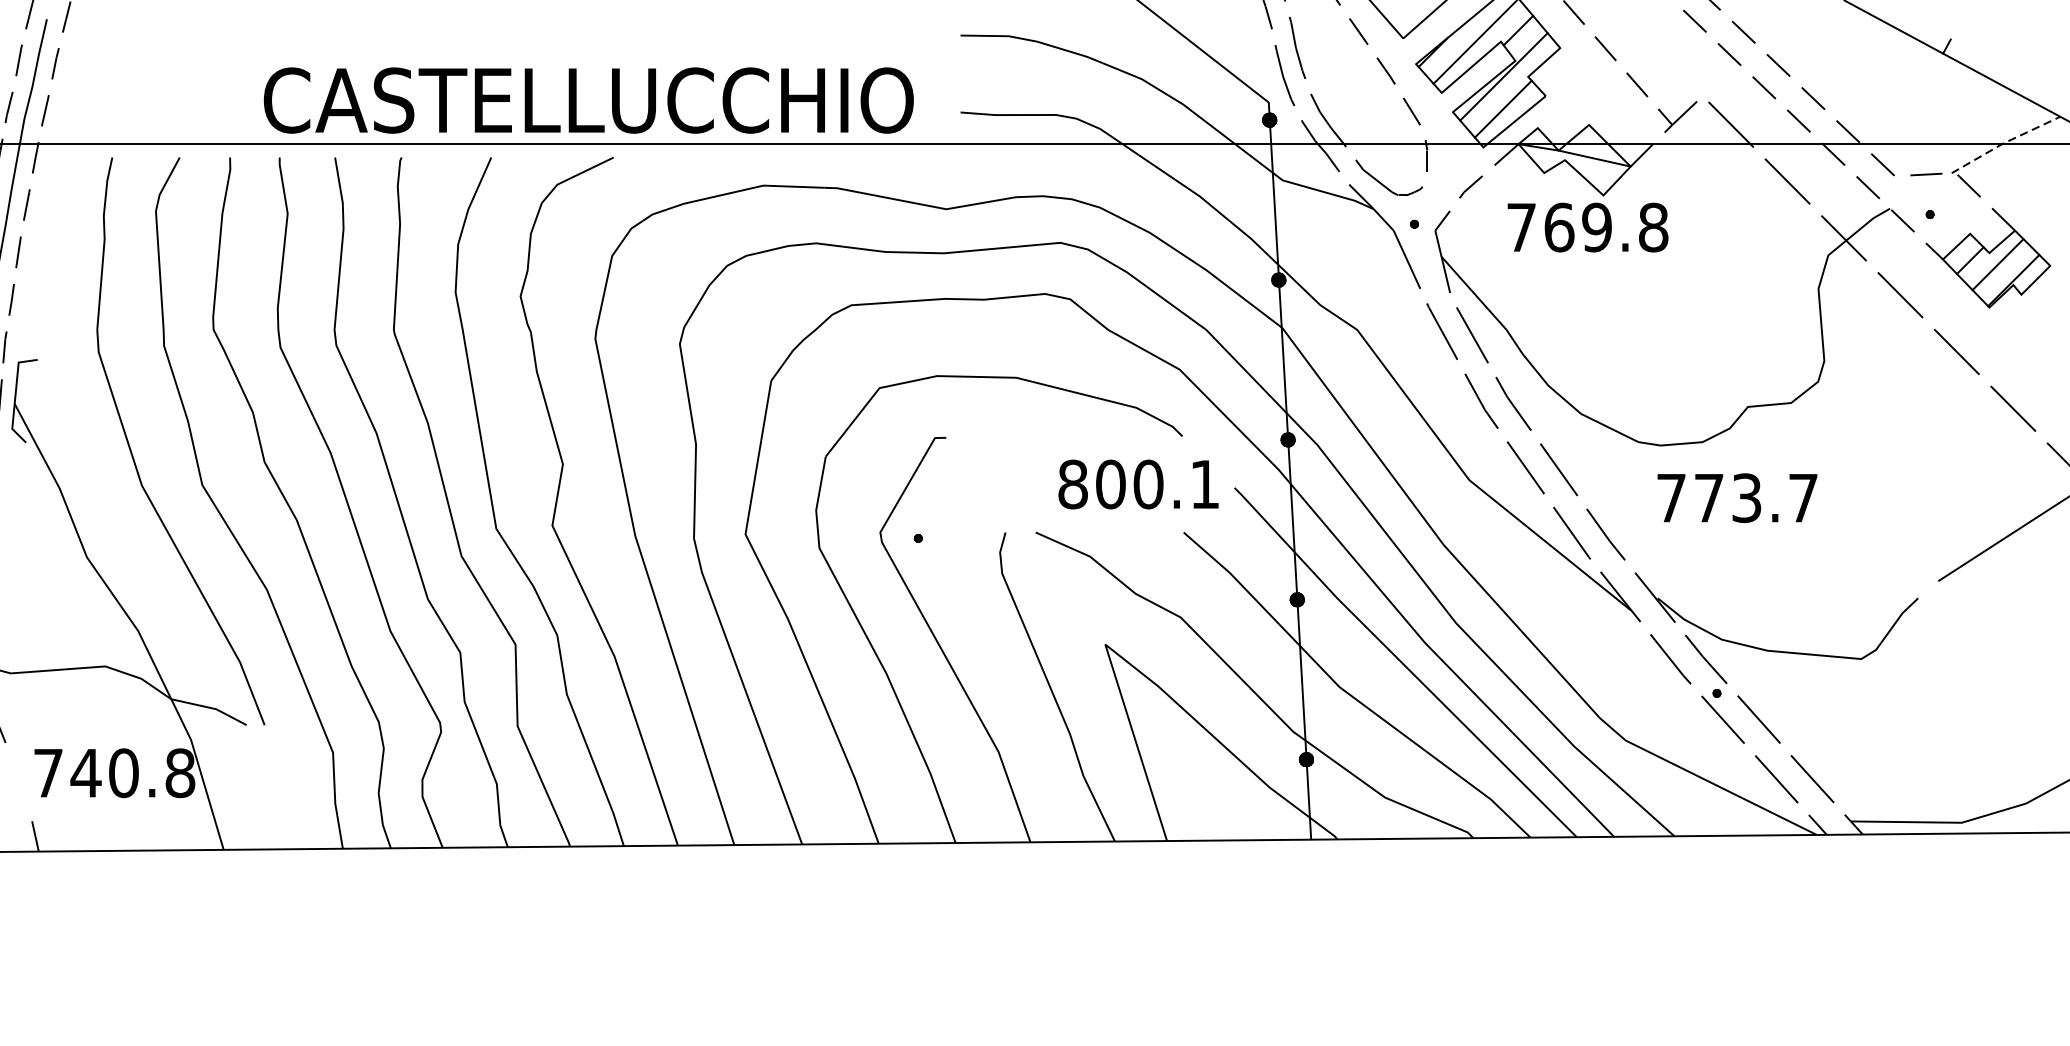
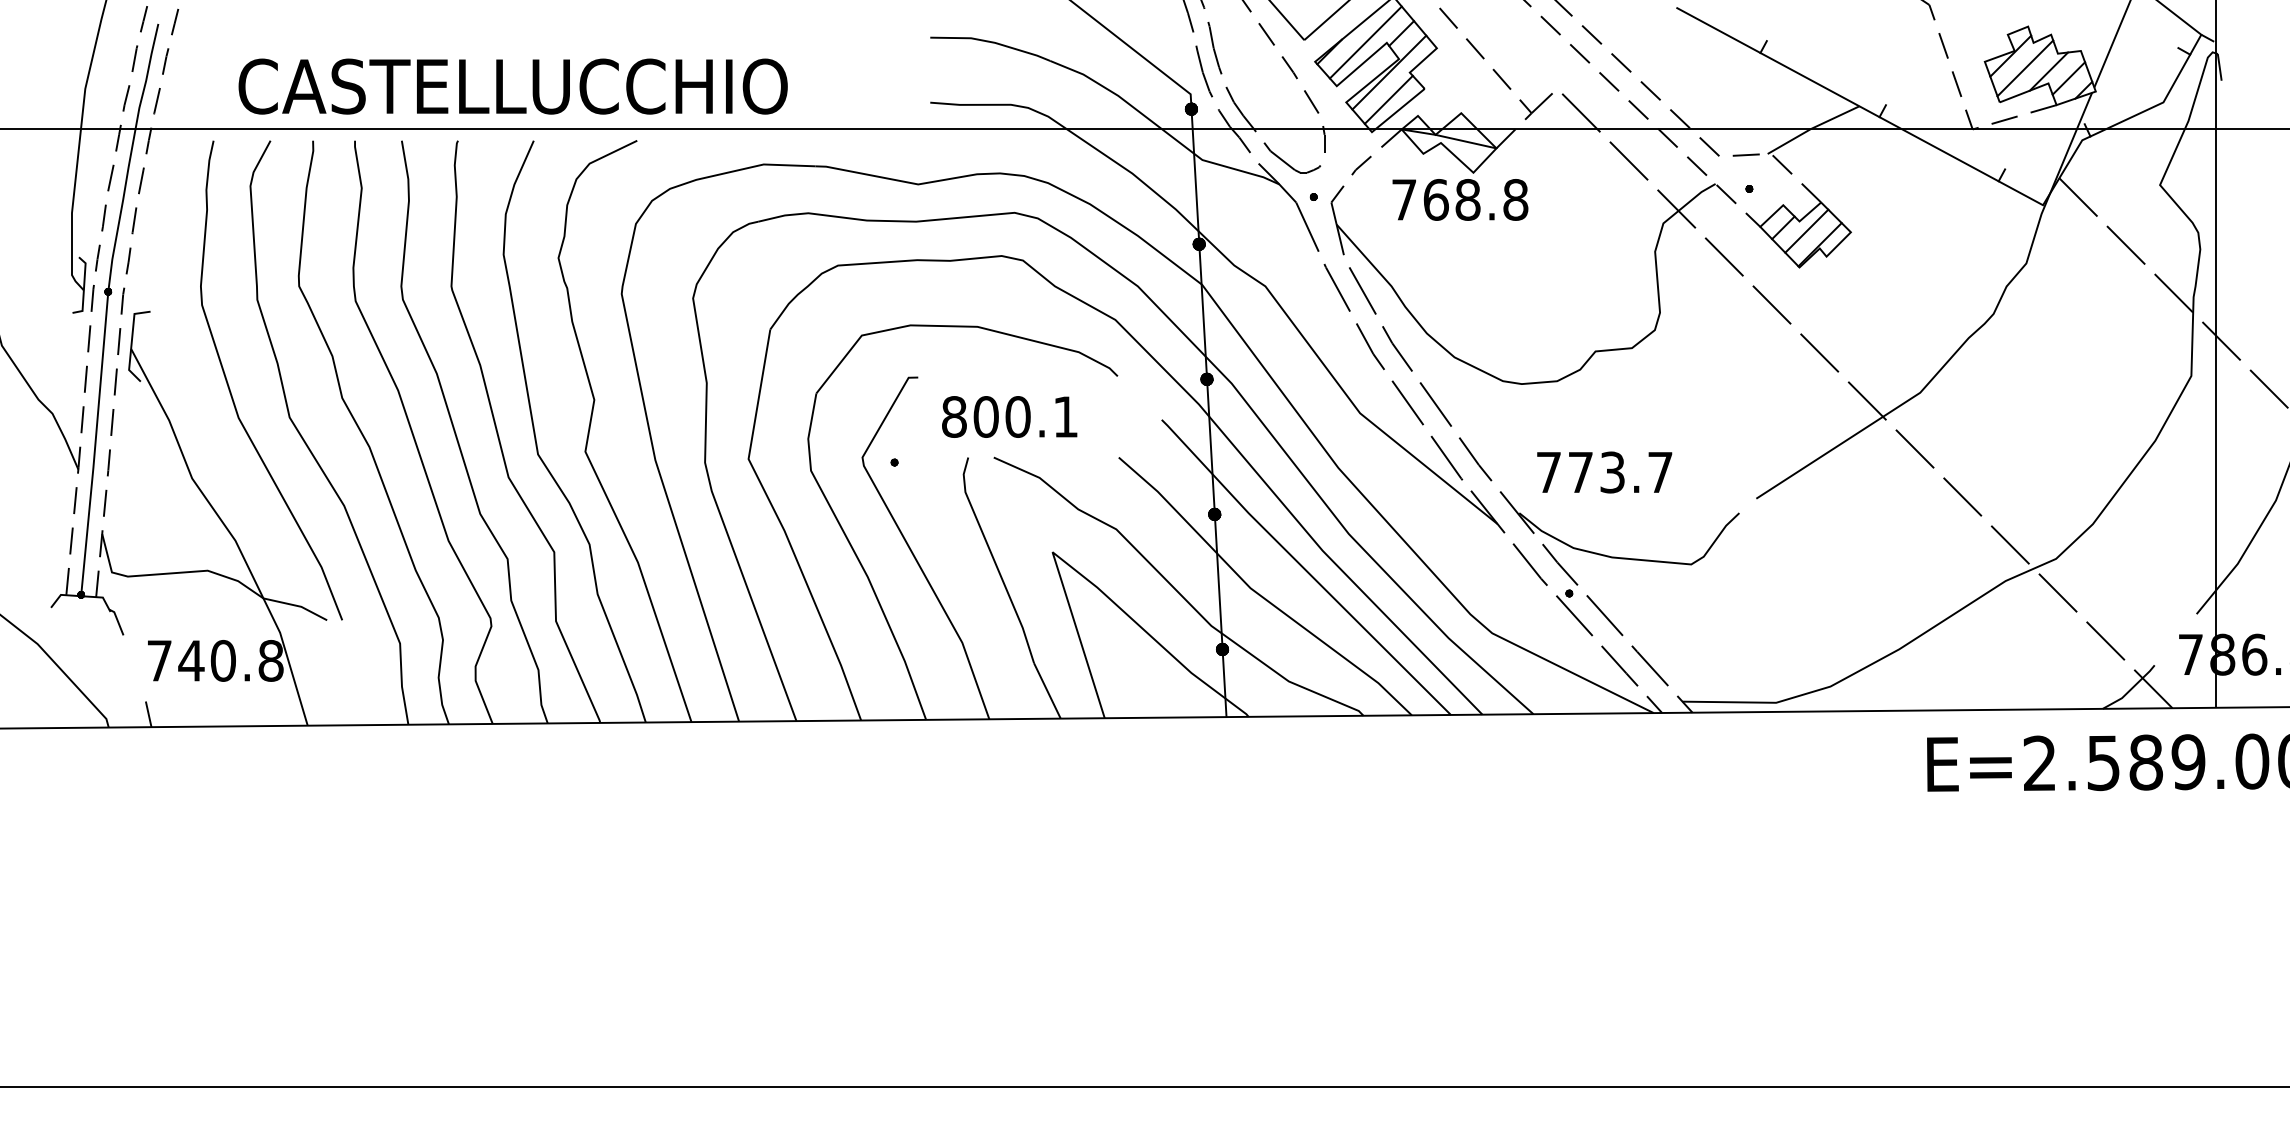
text: (588, 100) -> (512, 86), moved
line: (2004, 143) -> (1812, 128), dashed -> solid
text: (1596, 227) -> (1467, 199), 769.8 -> 768.8
text: (1138, 483) -> (1009, 416), moved
text: (1737, 498) -> (1604, 472), moved

